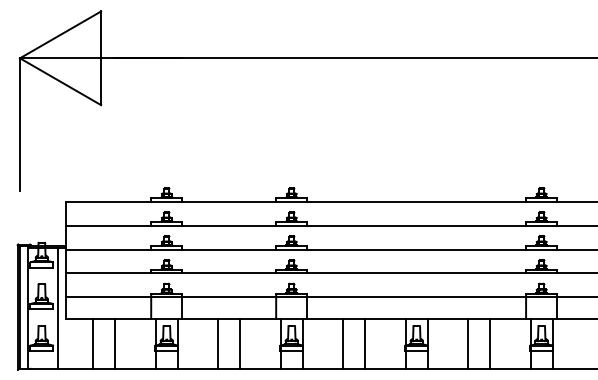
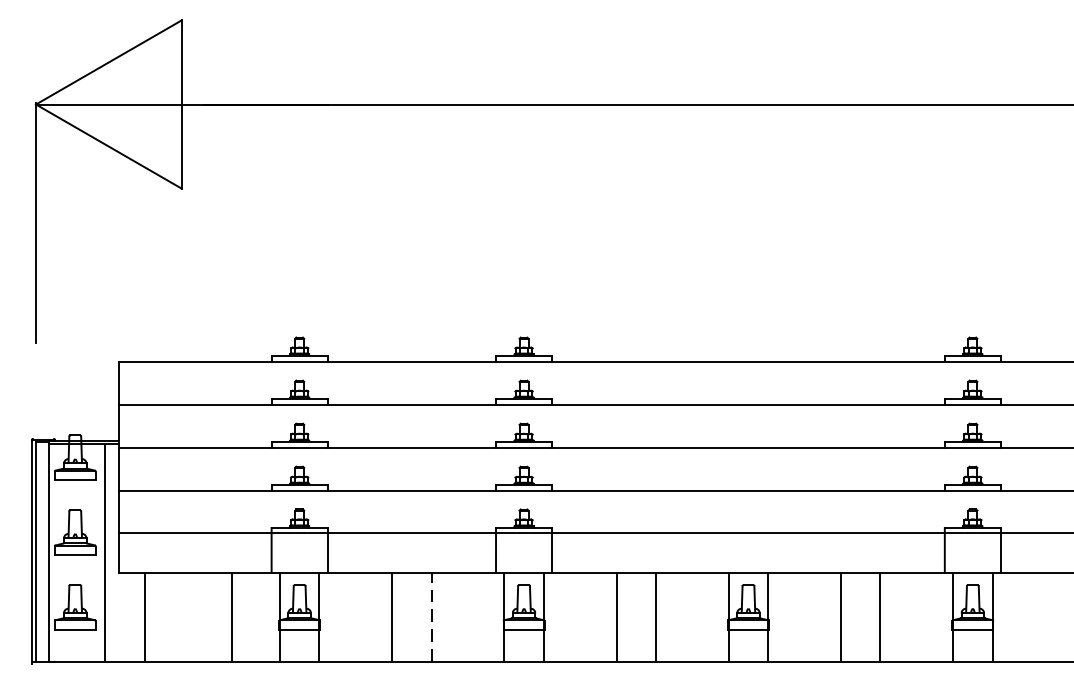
line: (93, 343) -> (144, 616), moved
line: (115, 343) -> (232, 616), moved
line: (240, 343) -> (431, 616), solid -> dashed

